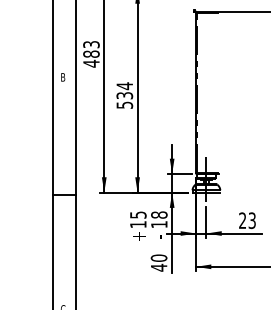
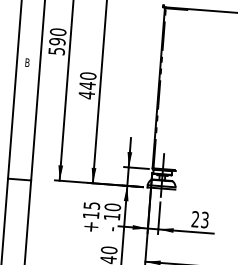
text: (91, 53) -> (57, 41), 483 -> 590
text: (124, 95) -> (87, 85), 534 -> 440
text: (159, 214) -> (113, 206), 18 -> 10

